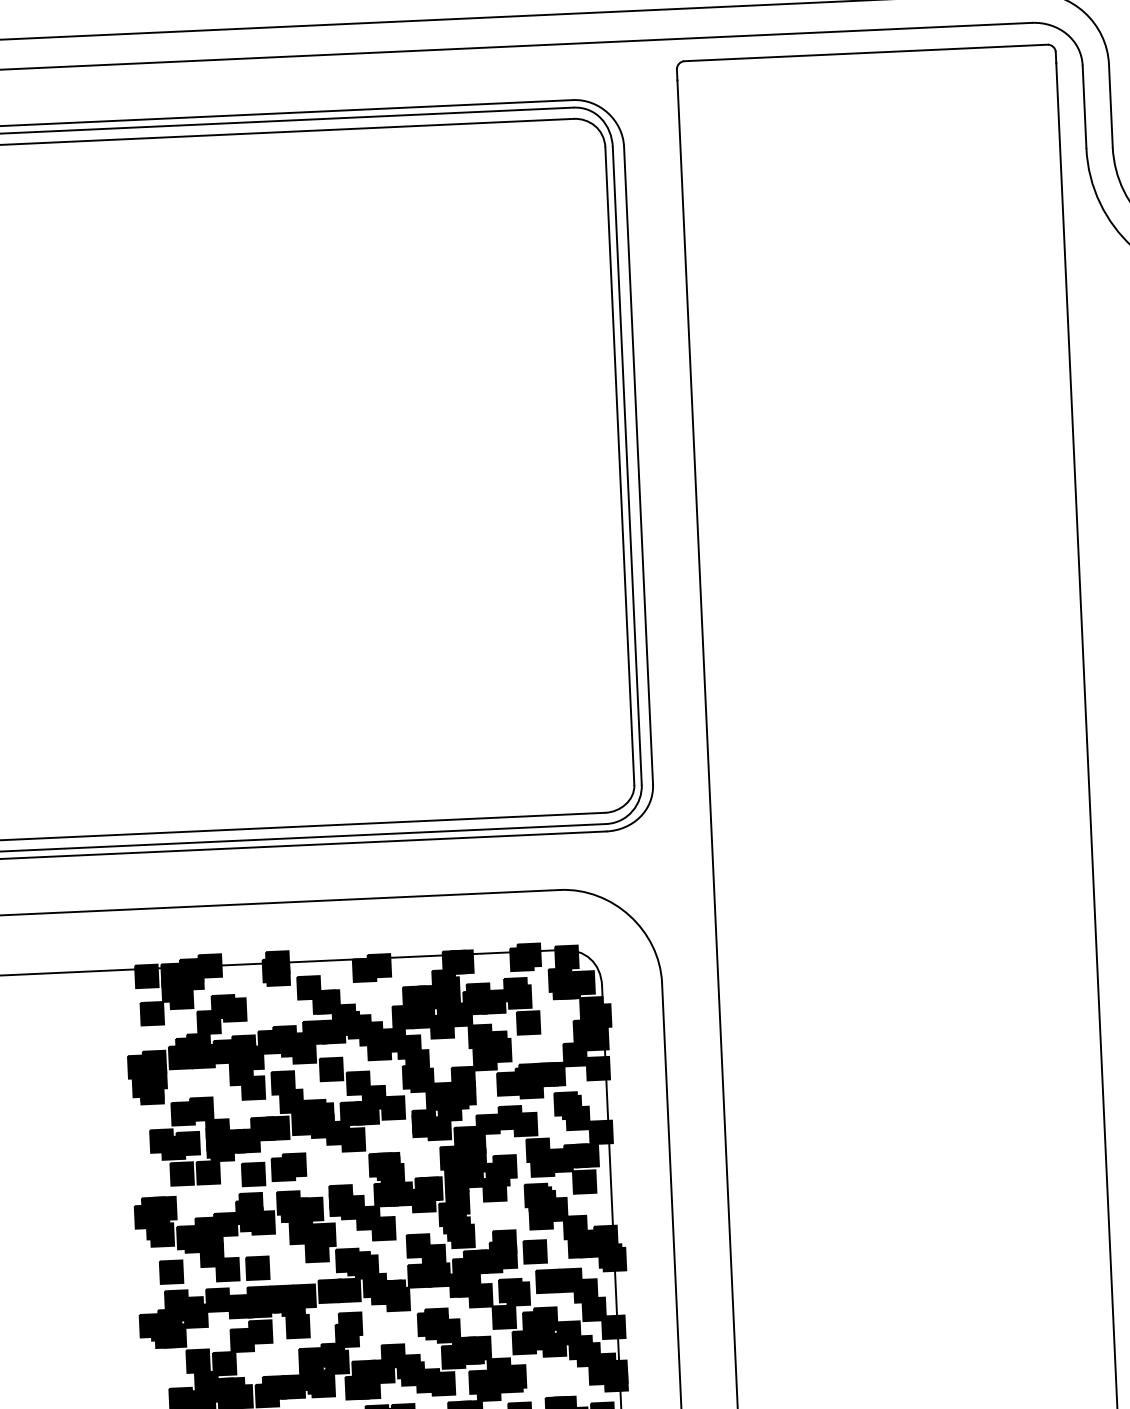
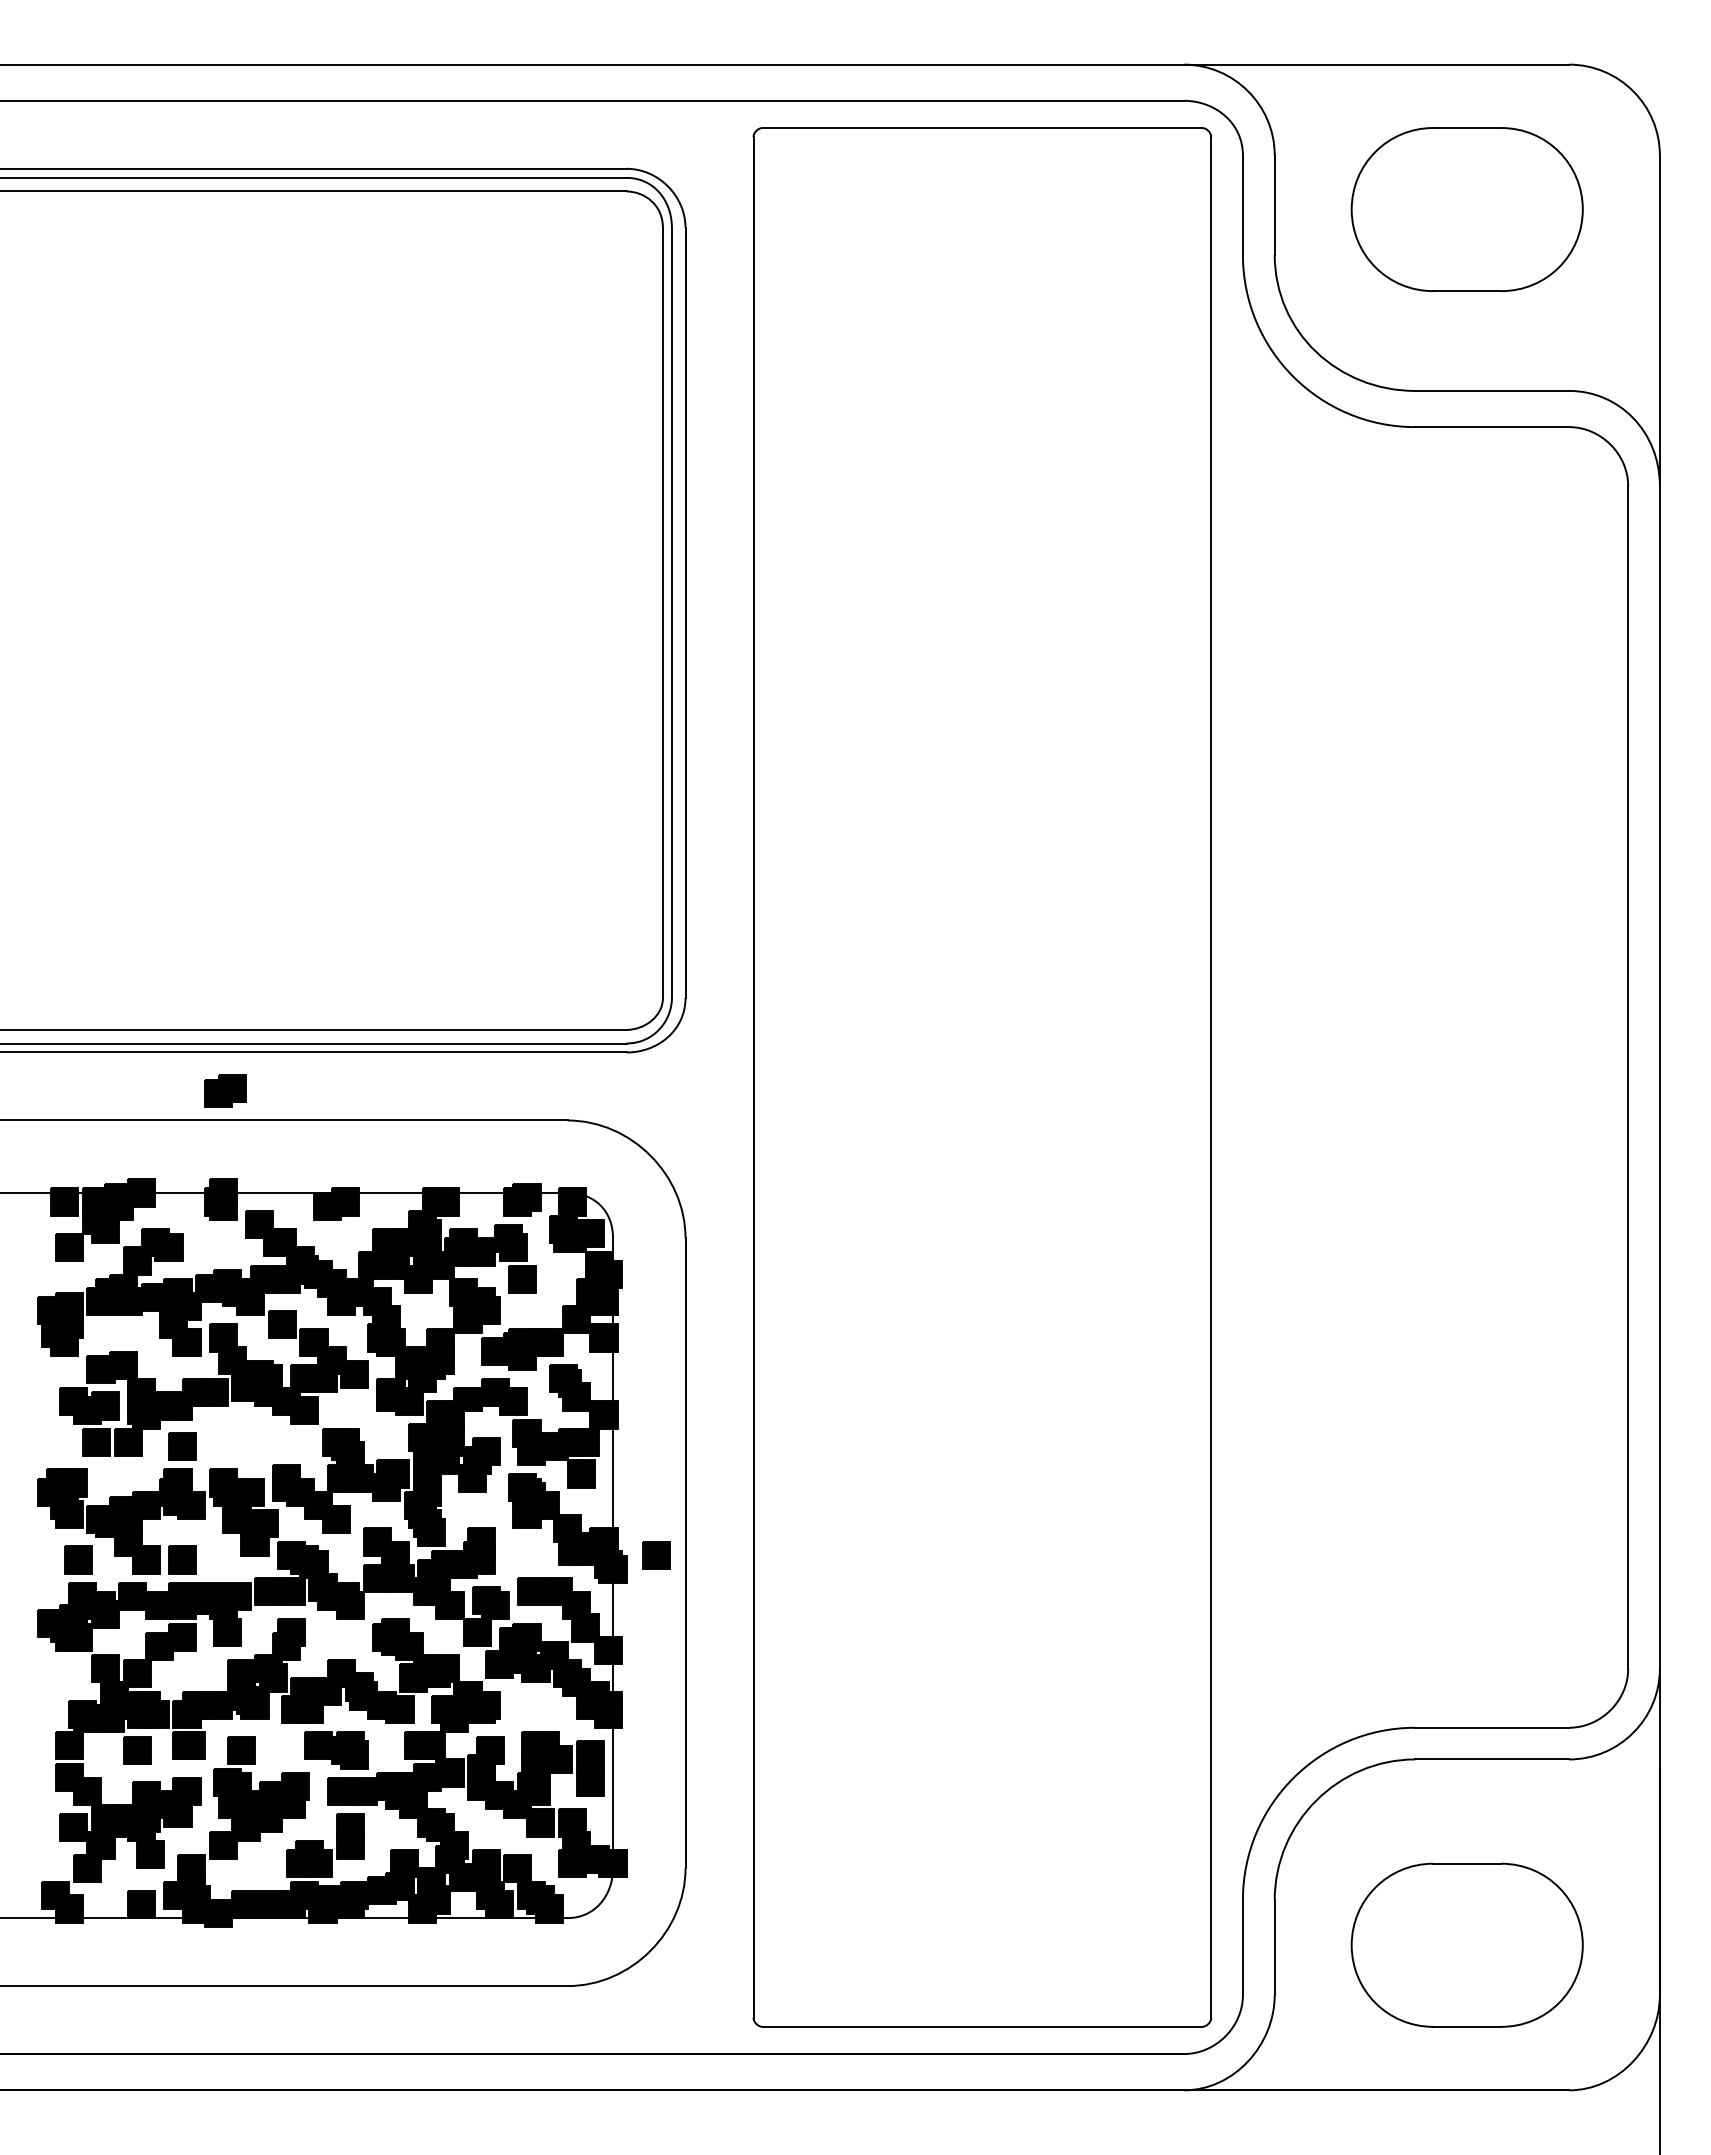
part: (288, 1166) -> (225, 1090), moved
part: (534, 1251) -> (656, 1555), moved

